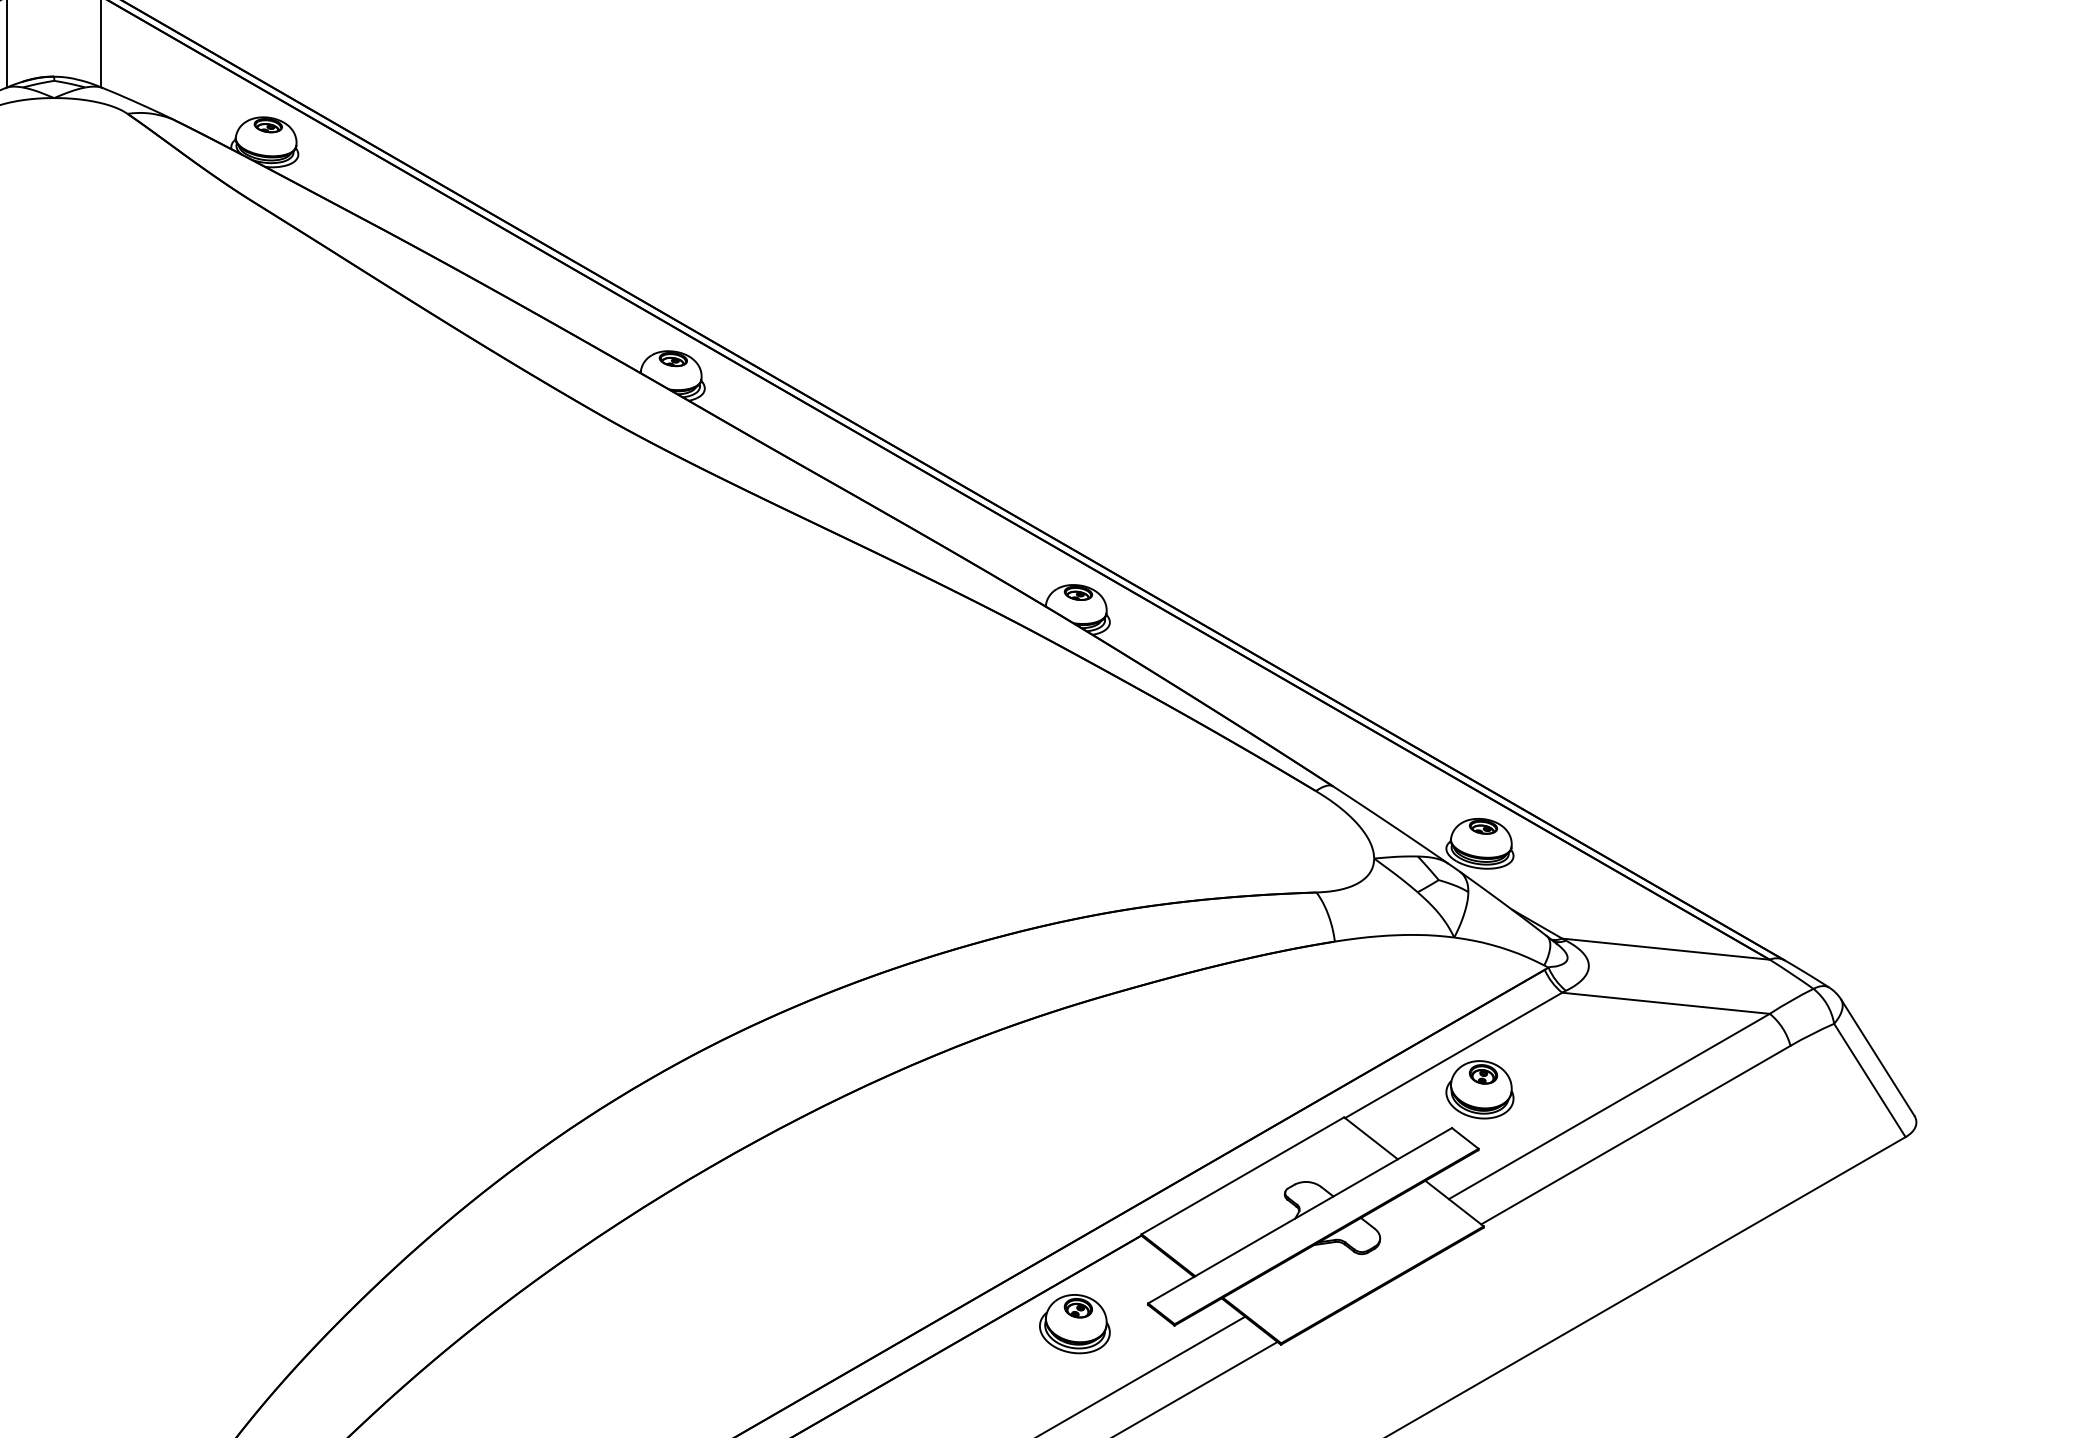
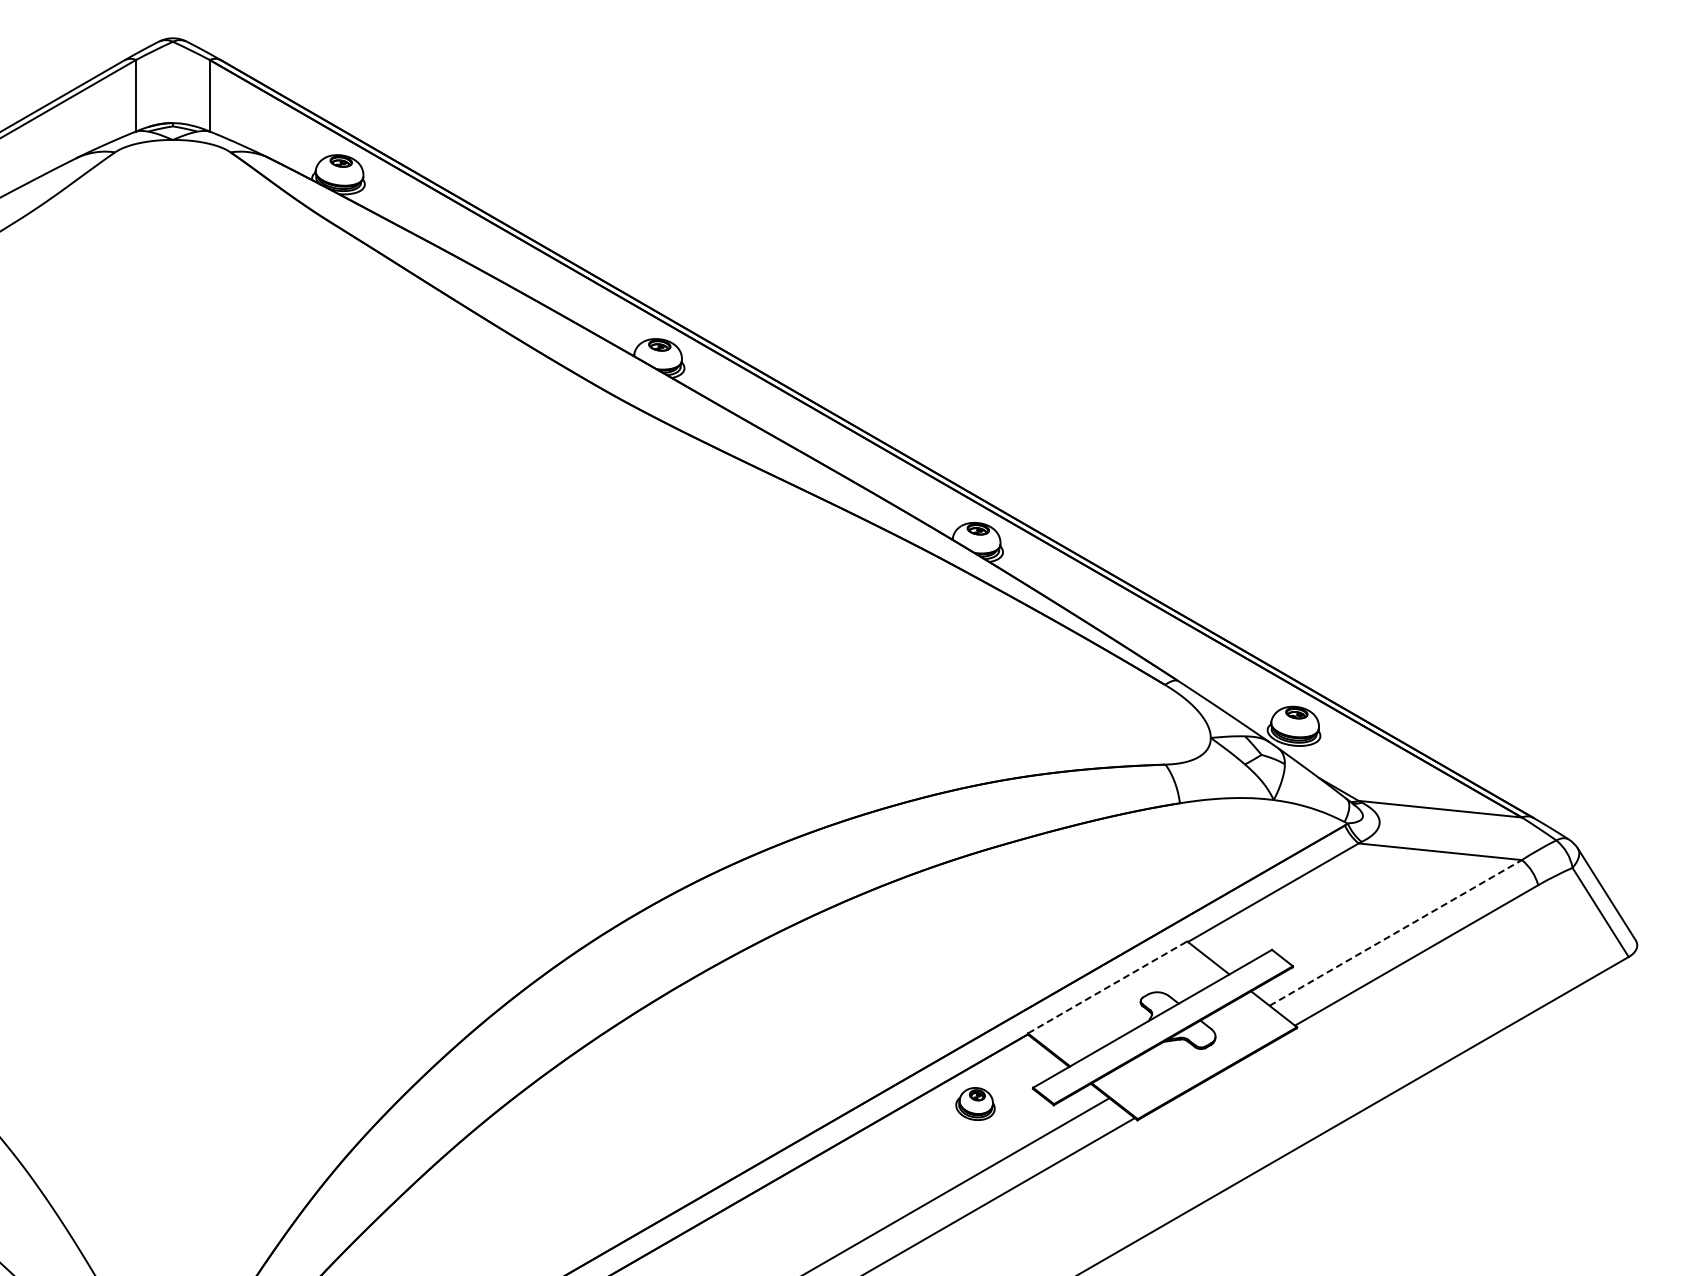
part: (1479, 1089) -> (1293, 919), removed
line: (1609, 1105) -> (1395, 932), solid -> dashed
line: (1242, 1175) -> (1107, 987), solid -> dashed
part: (1074, 1323) -> (975, 1103), size x0.7

